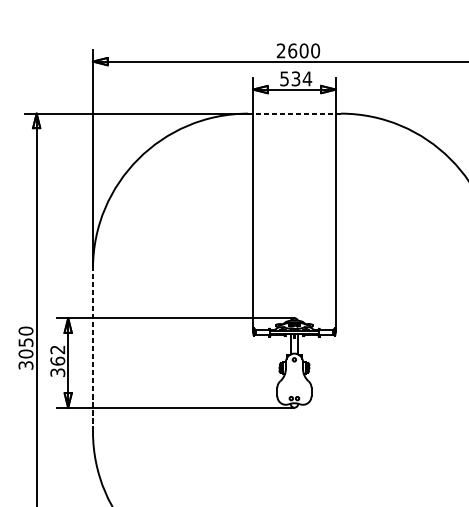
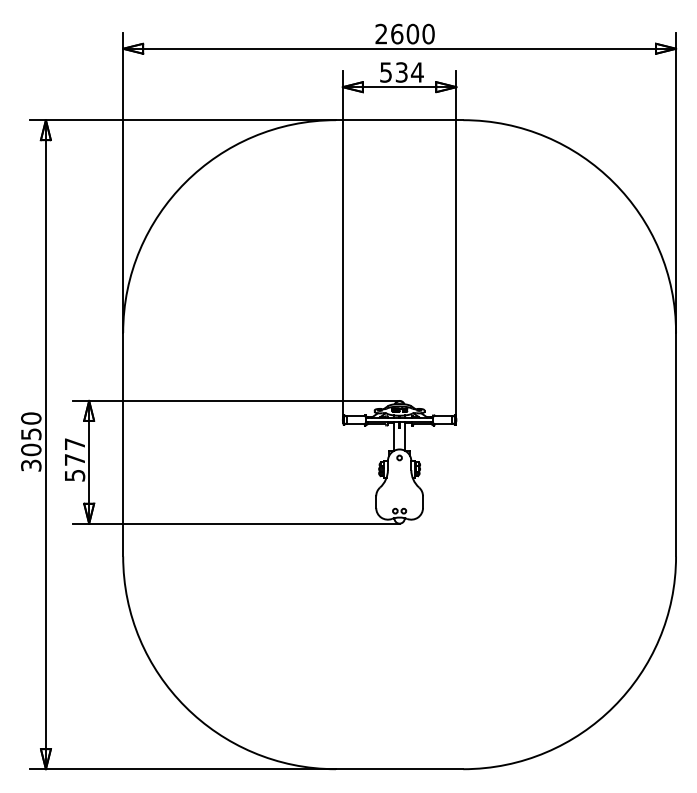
line: (294, 113) -> (399, 120), dashed -> solid
line: (93, 350) -> (123, 444), dashed -> solid
text: (57, 360) -> (74, 459), 362 -> 577

